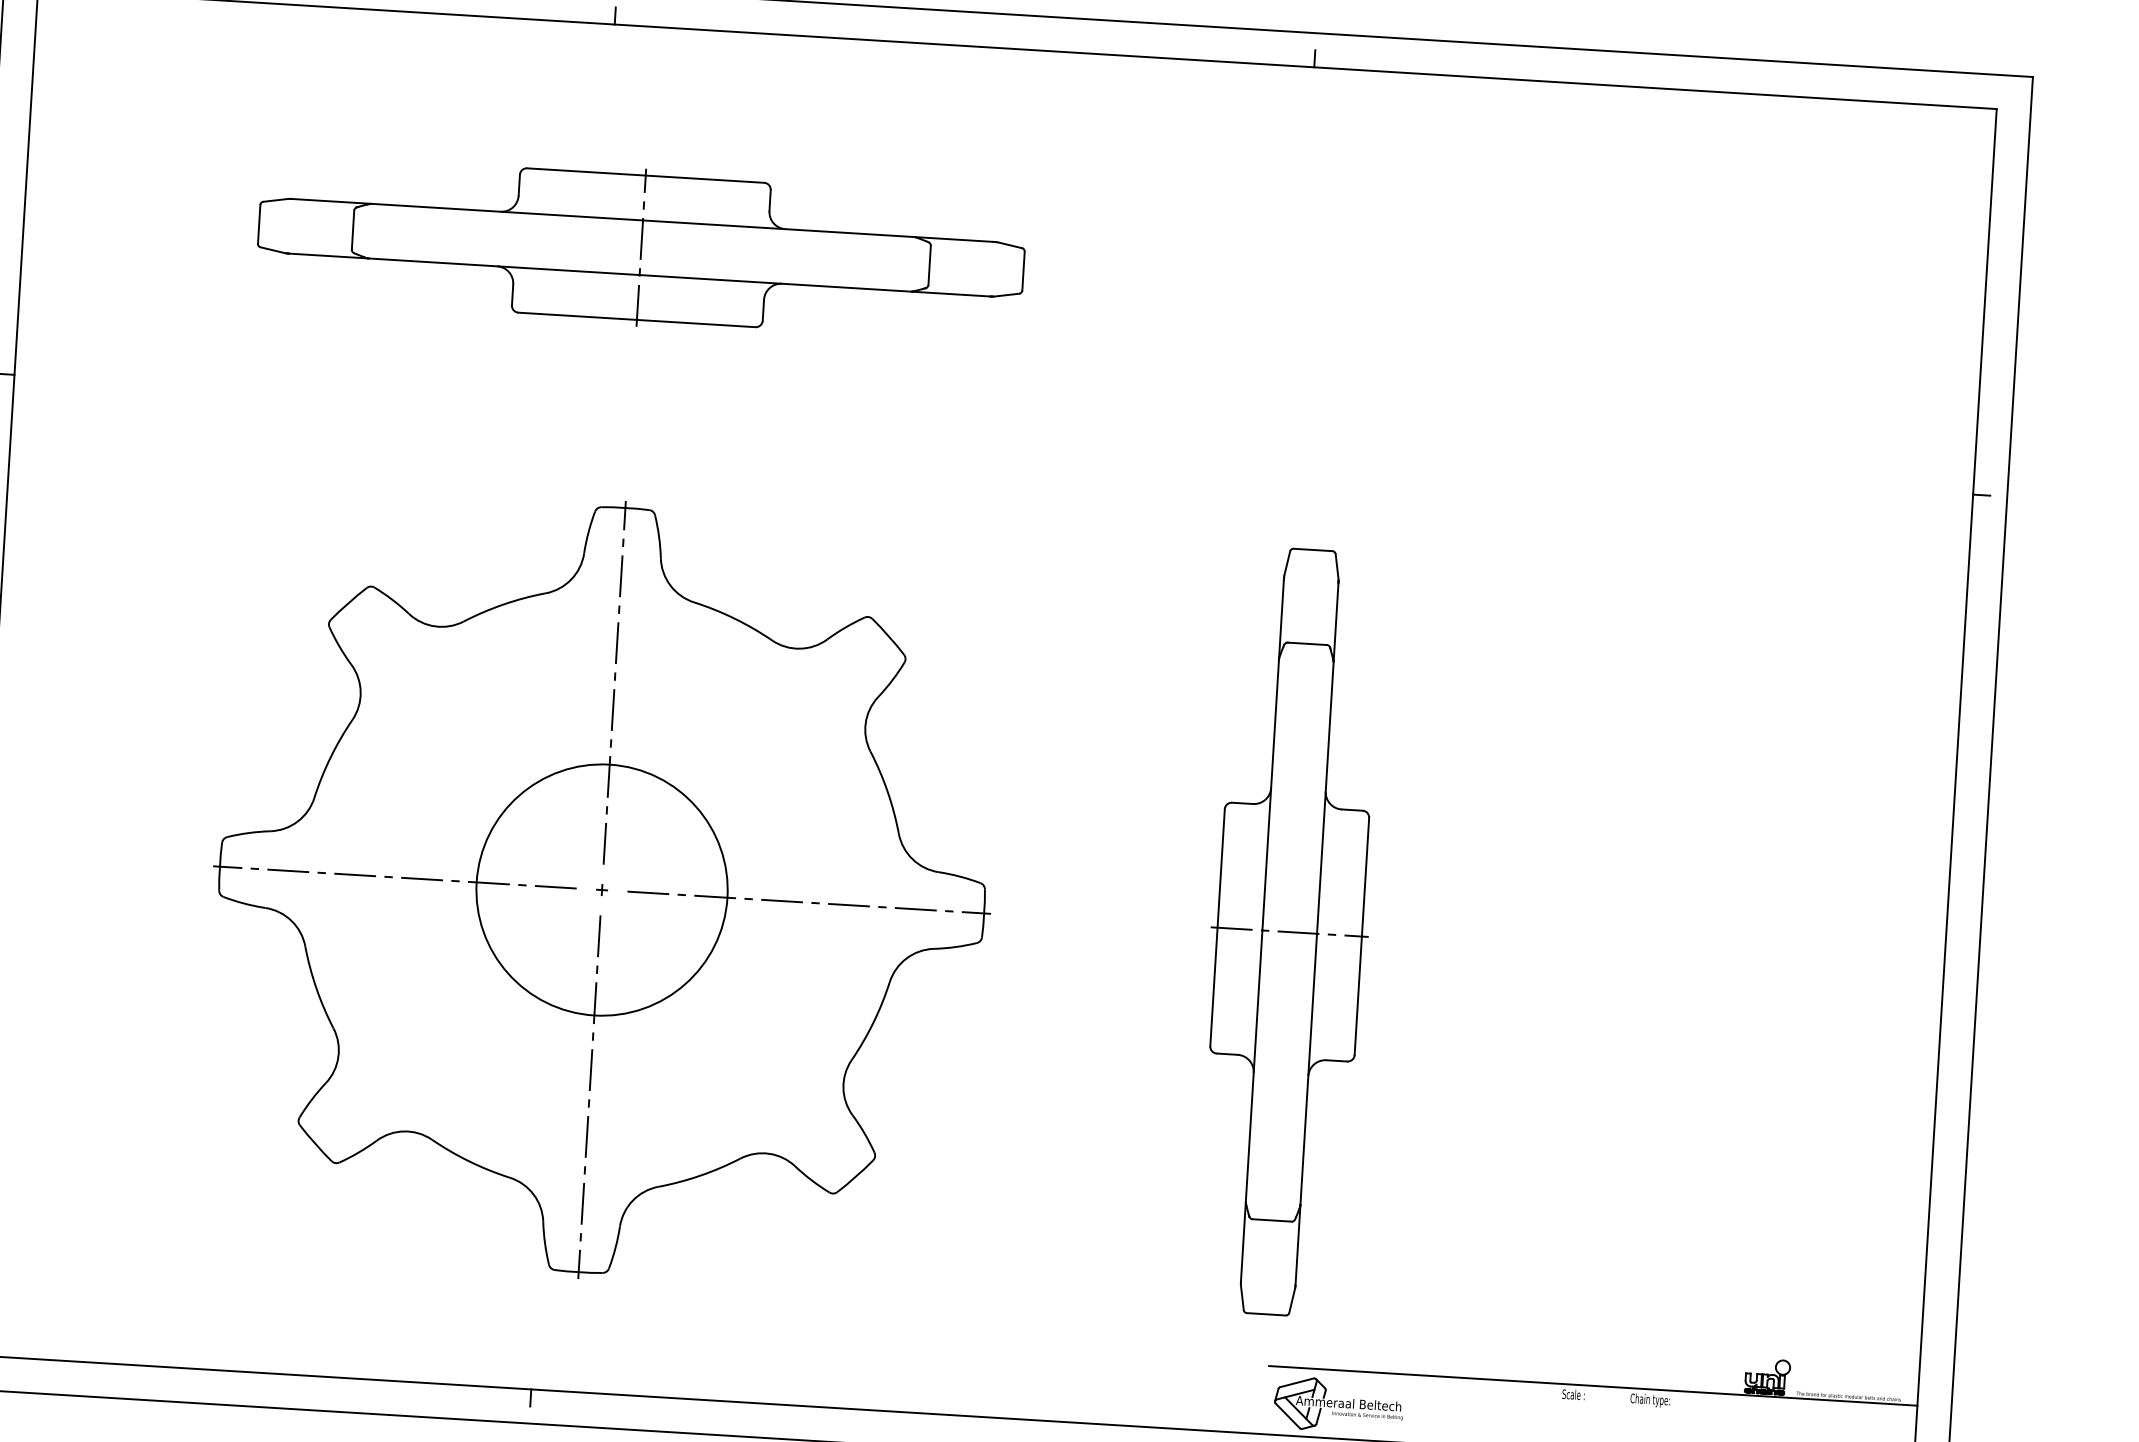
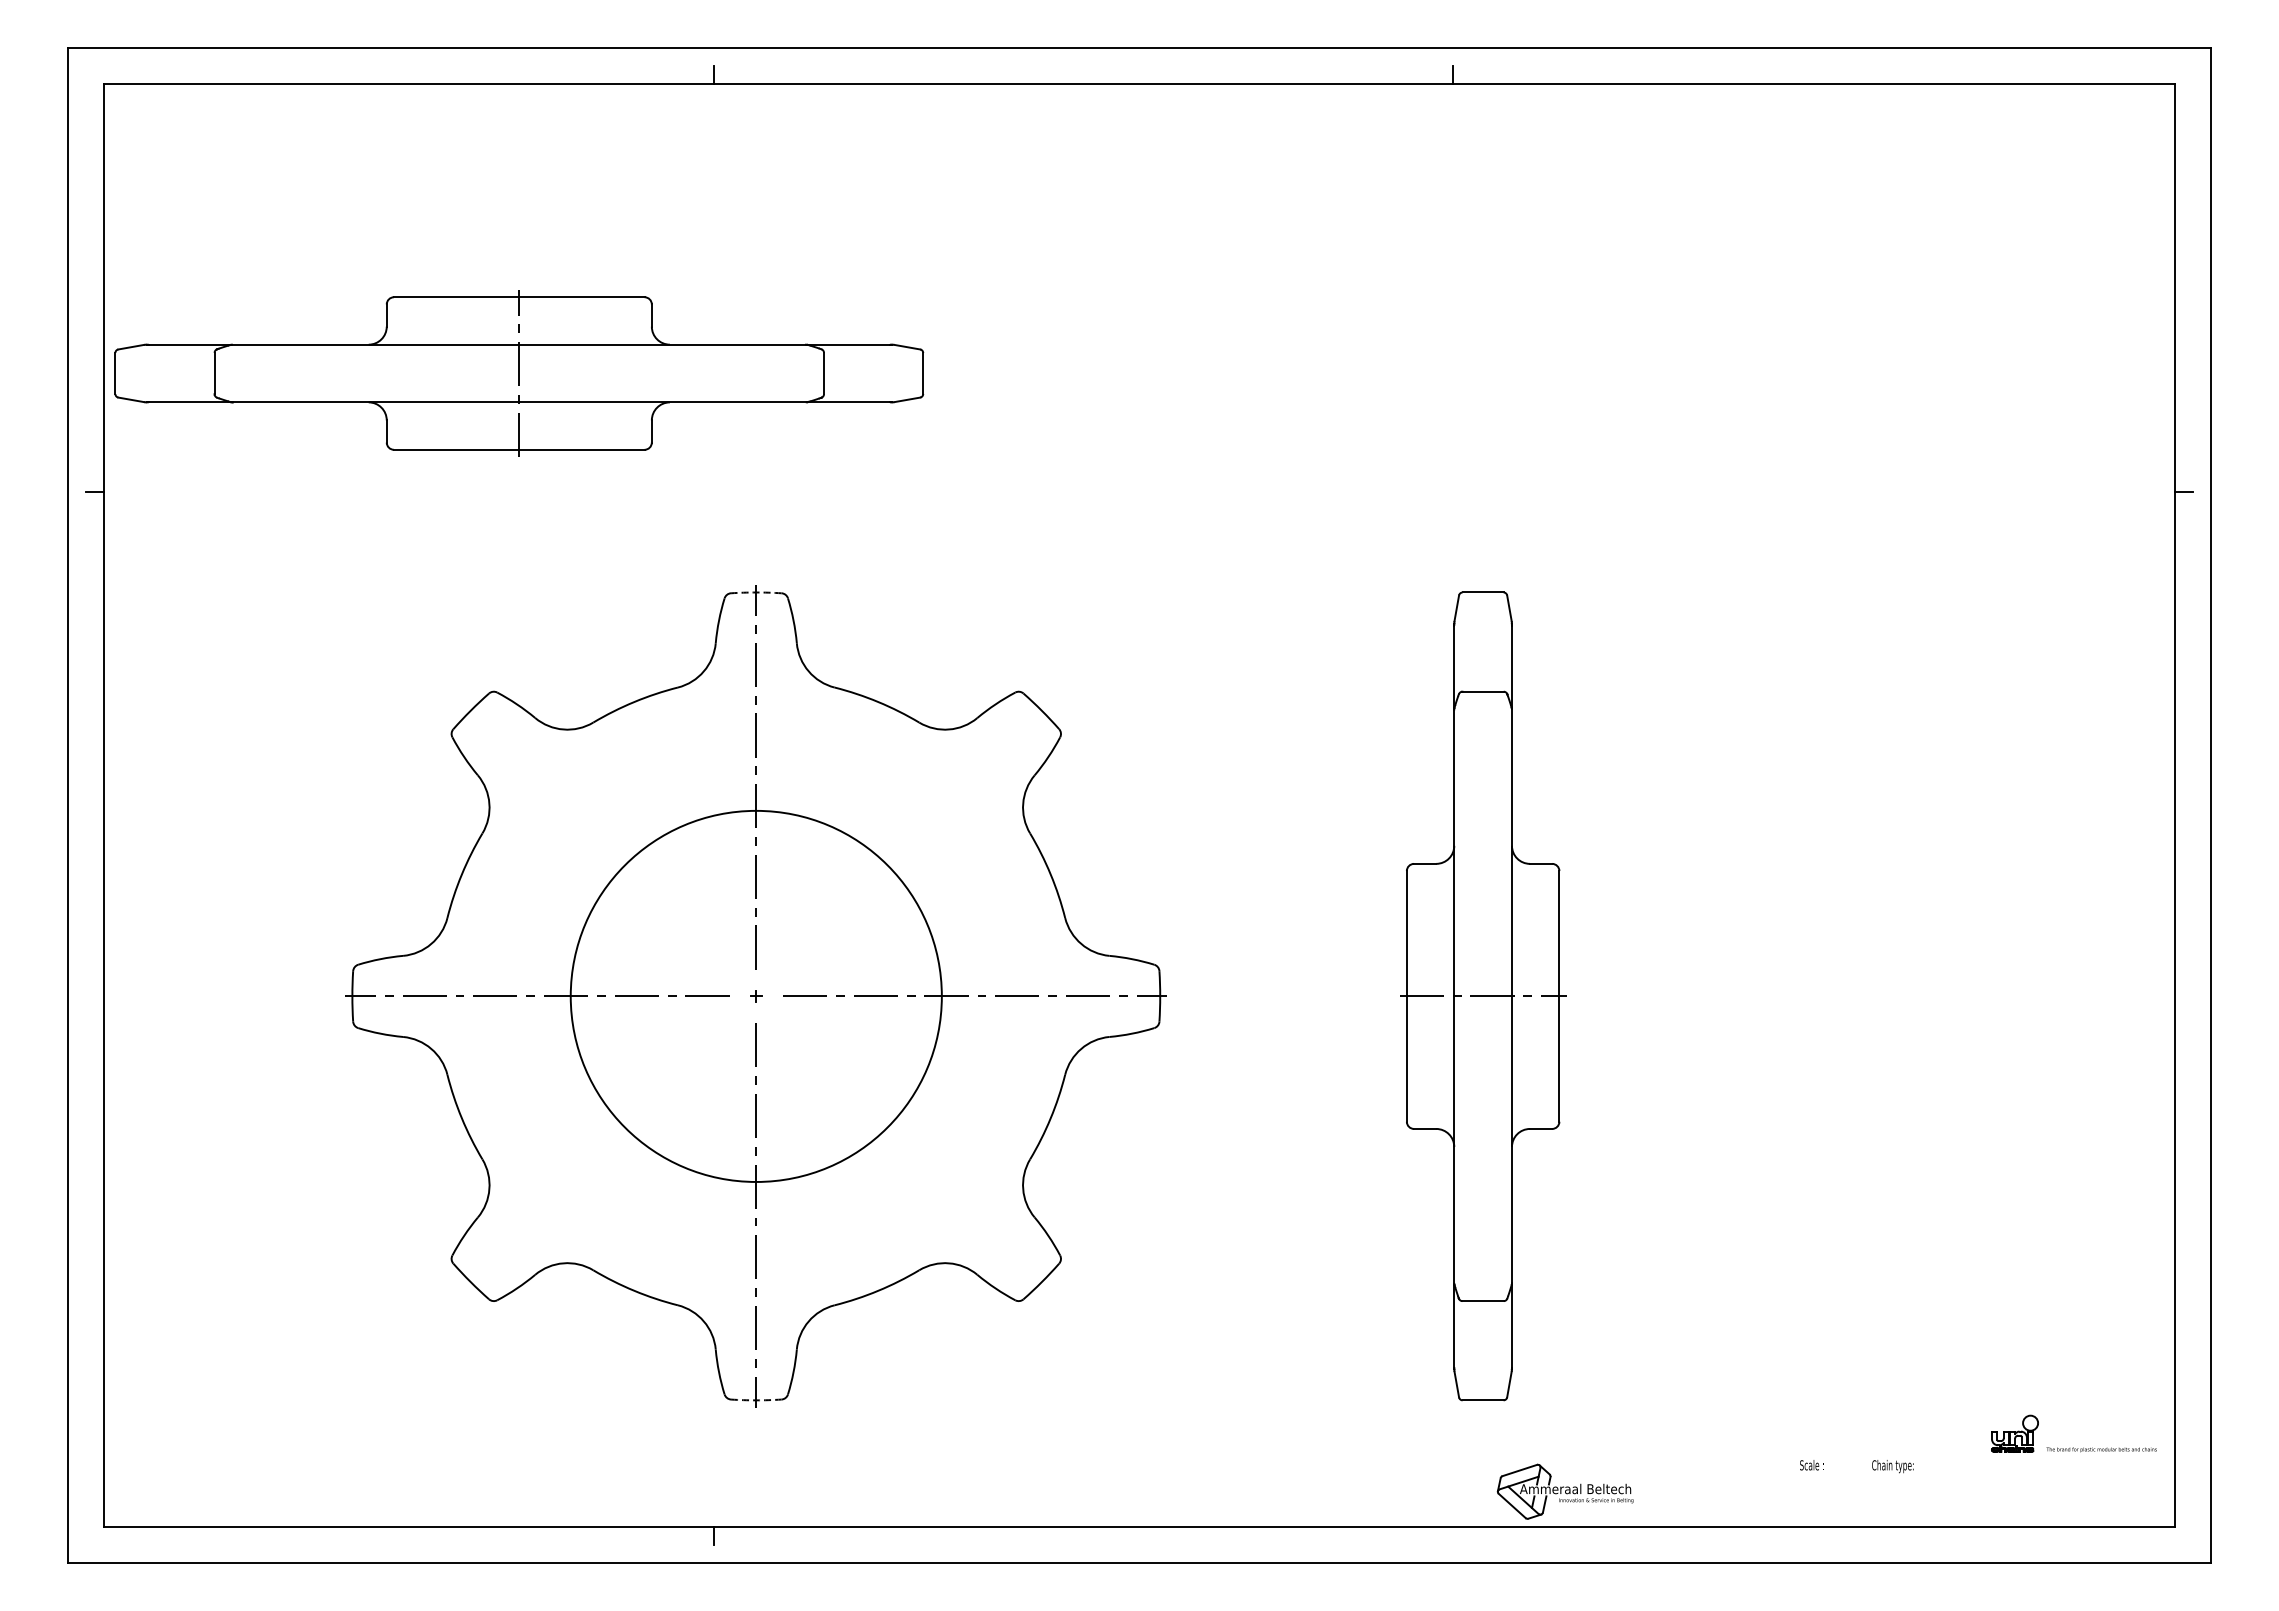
part: (641, 247) -> (519, 373), moved
arc: (625, 507) -> (756, 592), solid -> dashed
circle: (601, 889) -> (755, 995), size x1.4
arc: (578, 1272) -> (756, 1400), solid -> dashed
line: (1592, 1385) -> (1831, 1454), removed

